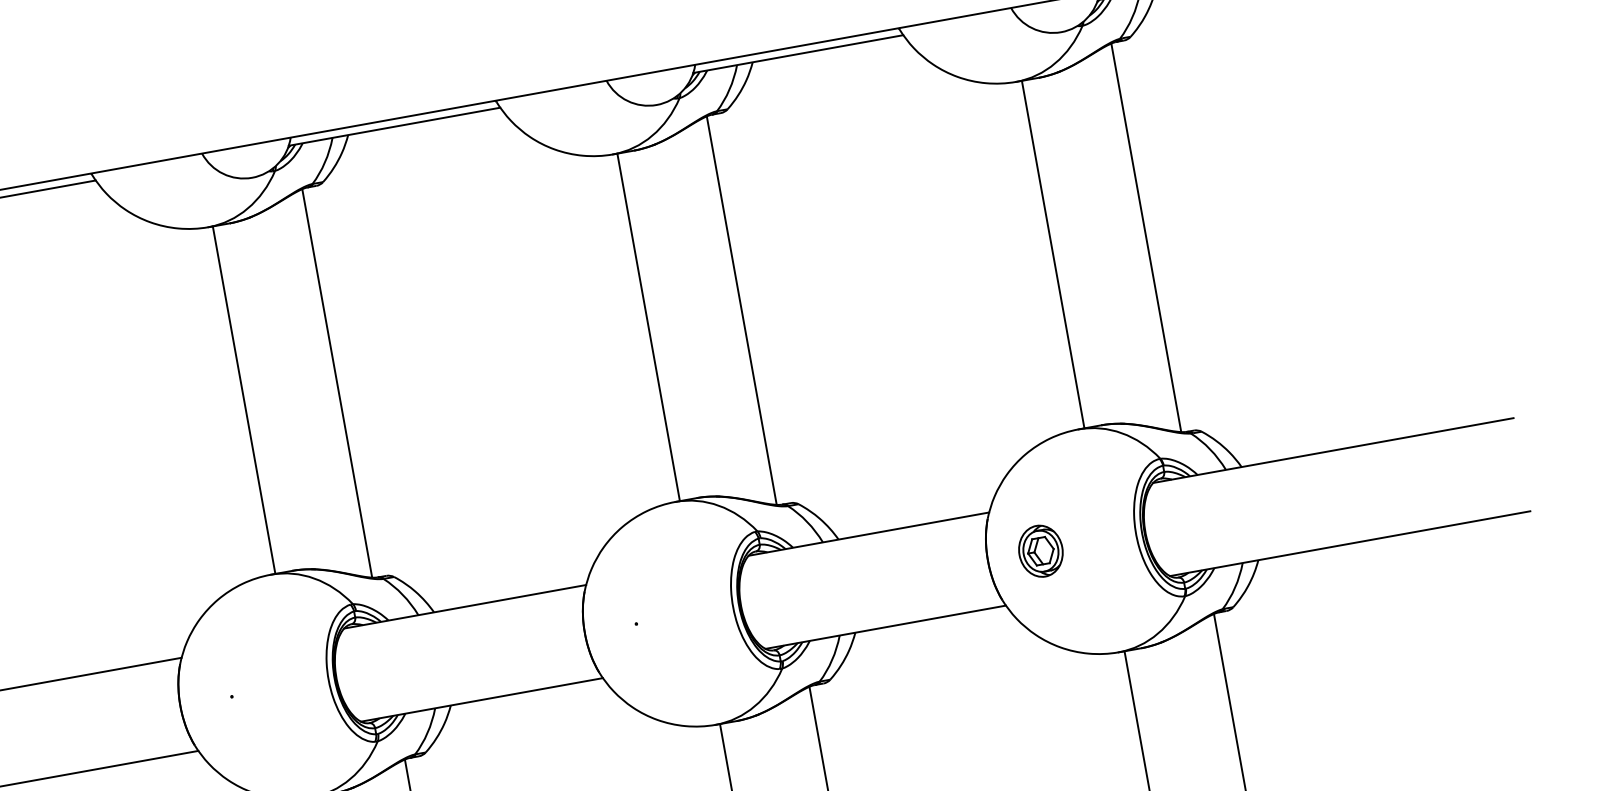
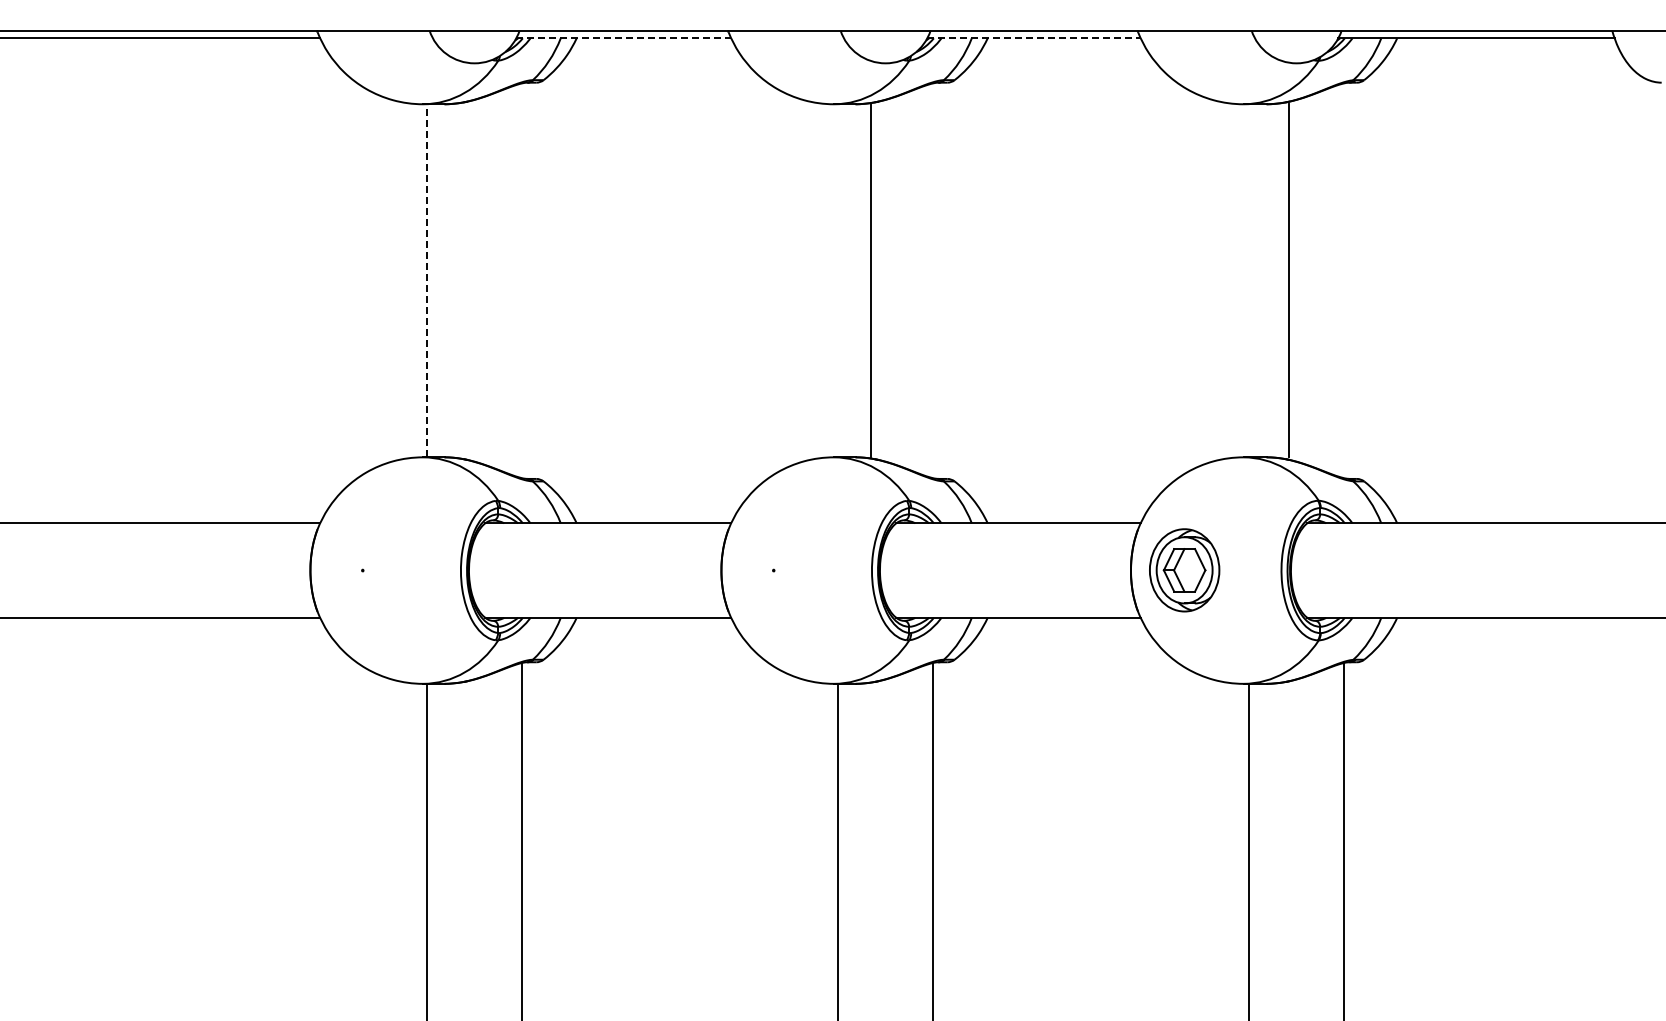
line: (798, 54) -> (1034, 38), solid -> dashed
line: (395, 126) -> (624, 38), solid -> dashed
line: (1145, 237) -> (1343, 280), removed
line: (1053, 254) -> (1289, 280), moved
line: (741, 310) -> (932, 280), removed
line: (648, 327) -> (871, 280), moved
line: (336, 383) -> (521, 280), removed
line: (244, 399) -> (427, 280), solid -> dashed
part: (1040, 551) -> (1184, 570), size x1.6

